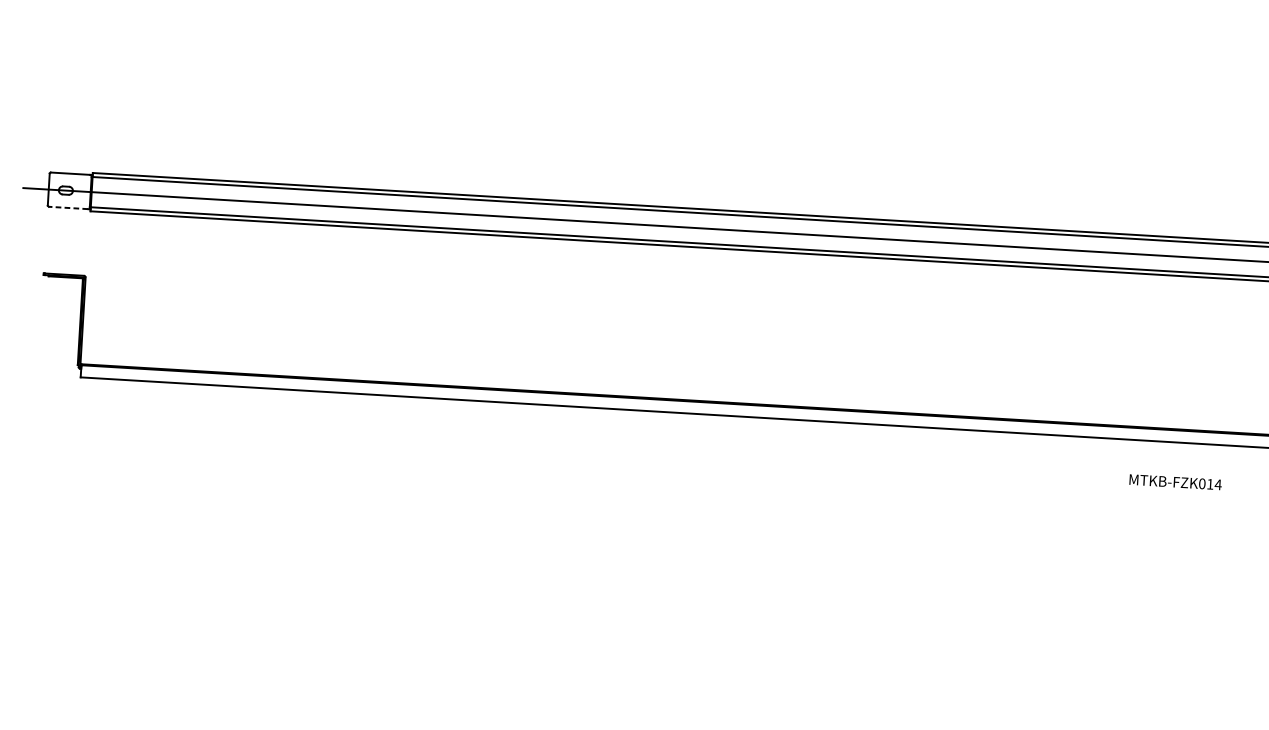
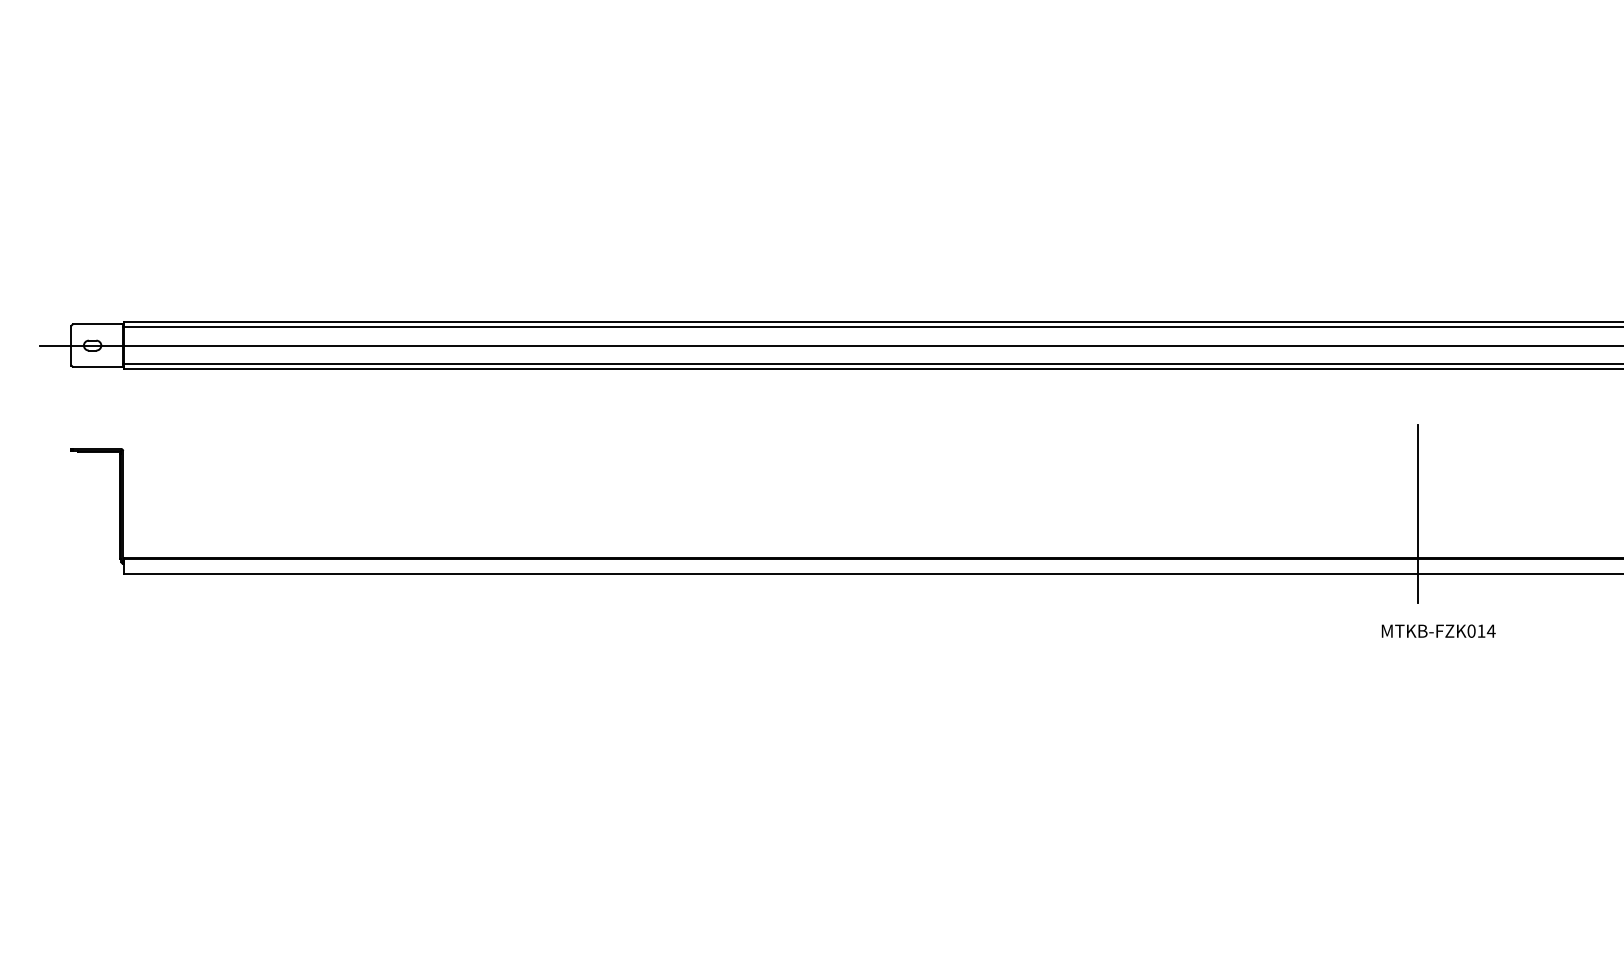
line: (68, 207) -> (96, 366), dashed -> solid
line: (1131, 390) -> (1417, 513), added
text: (1175, 481) -> (1438, 630), moved

